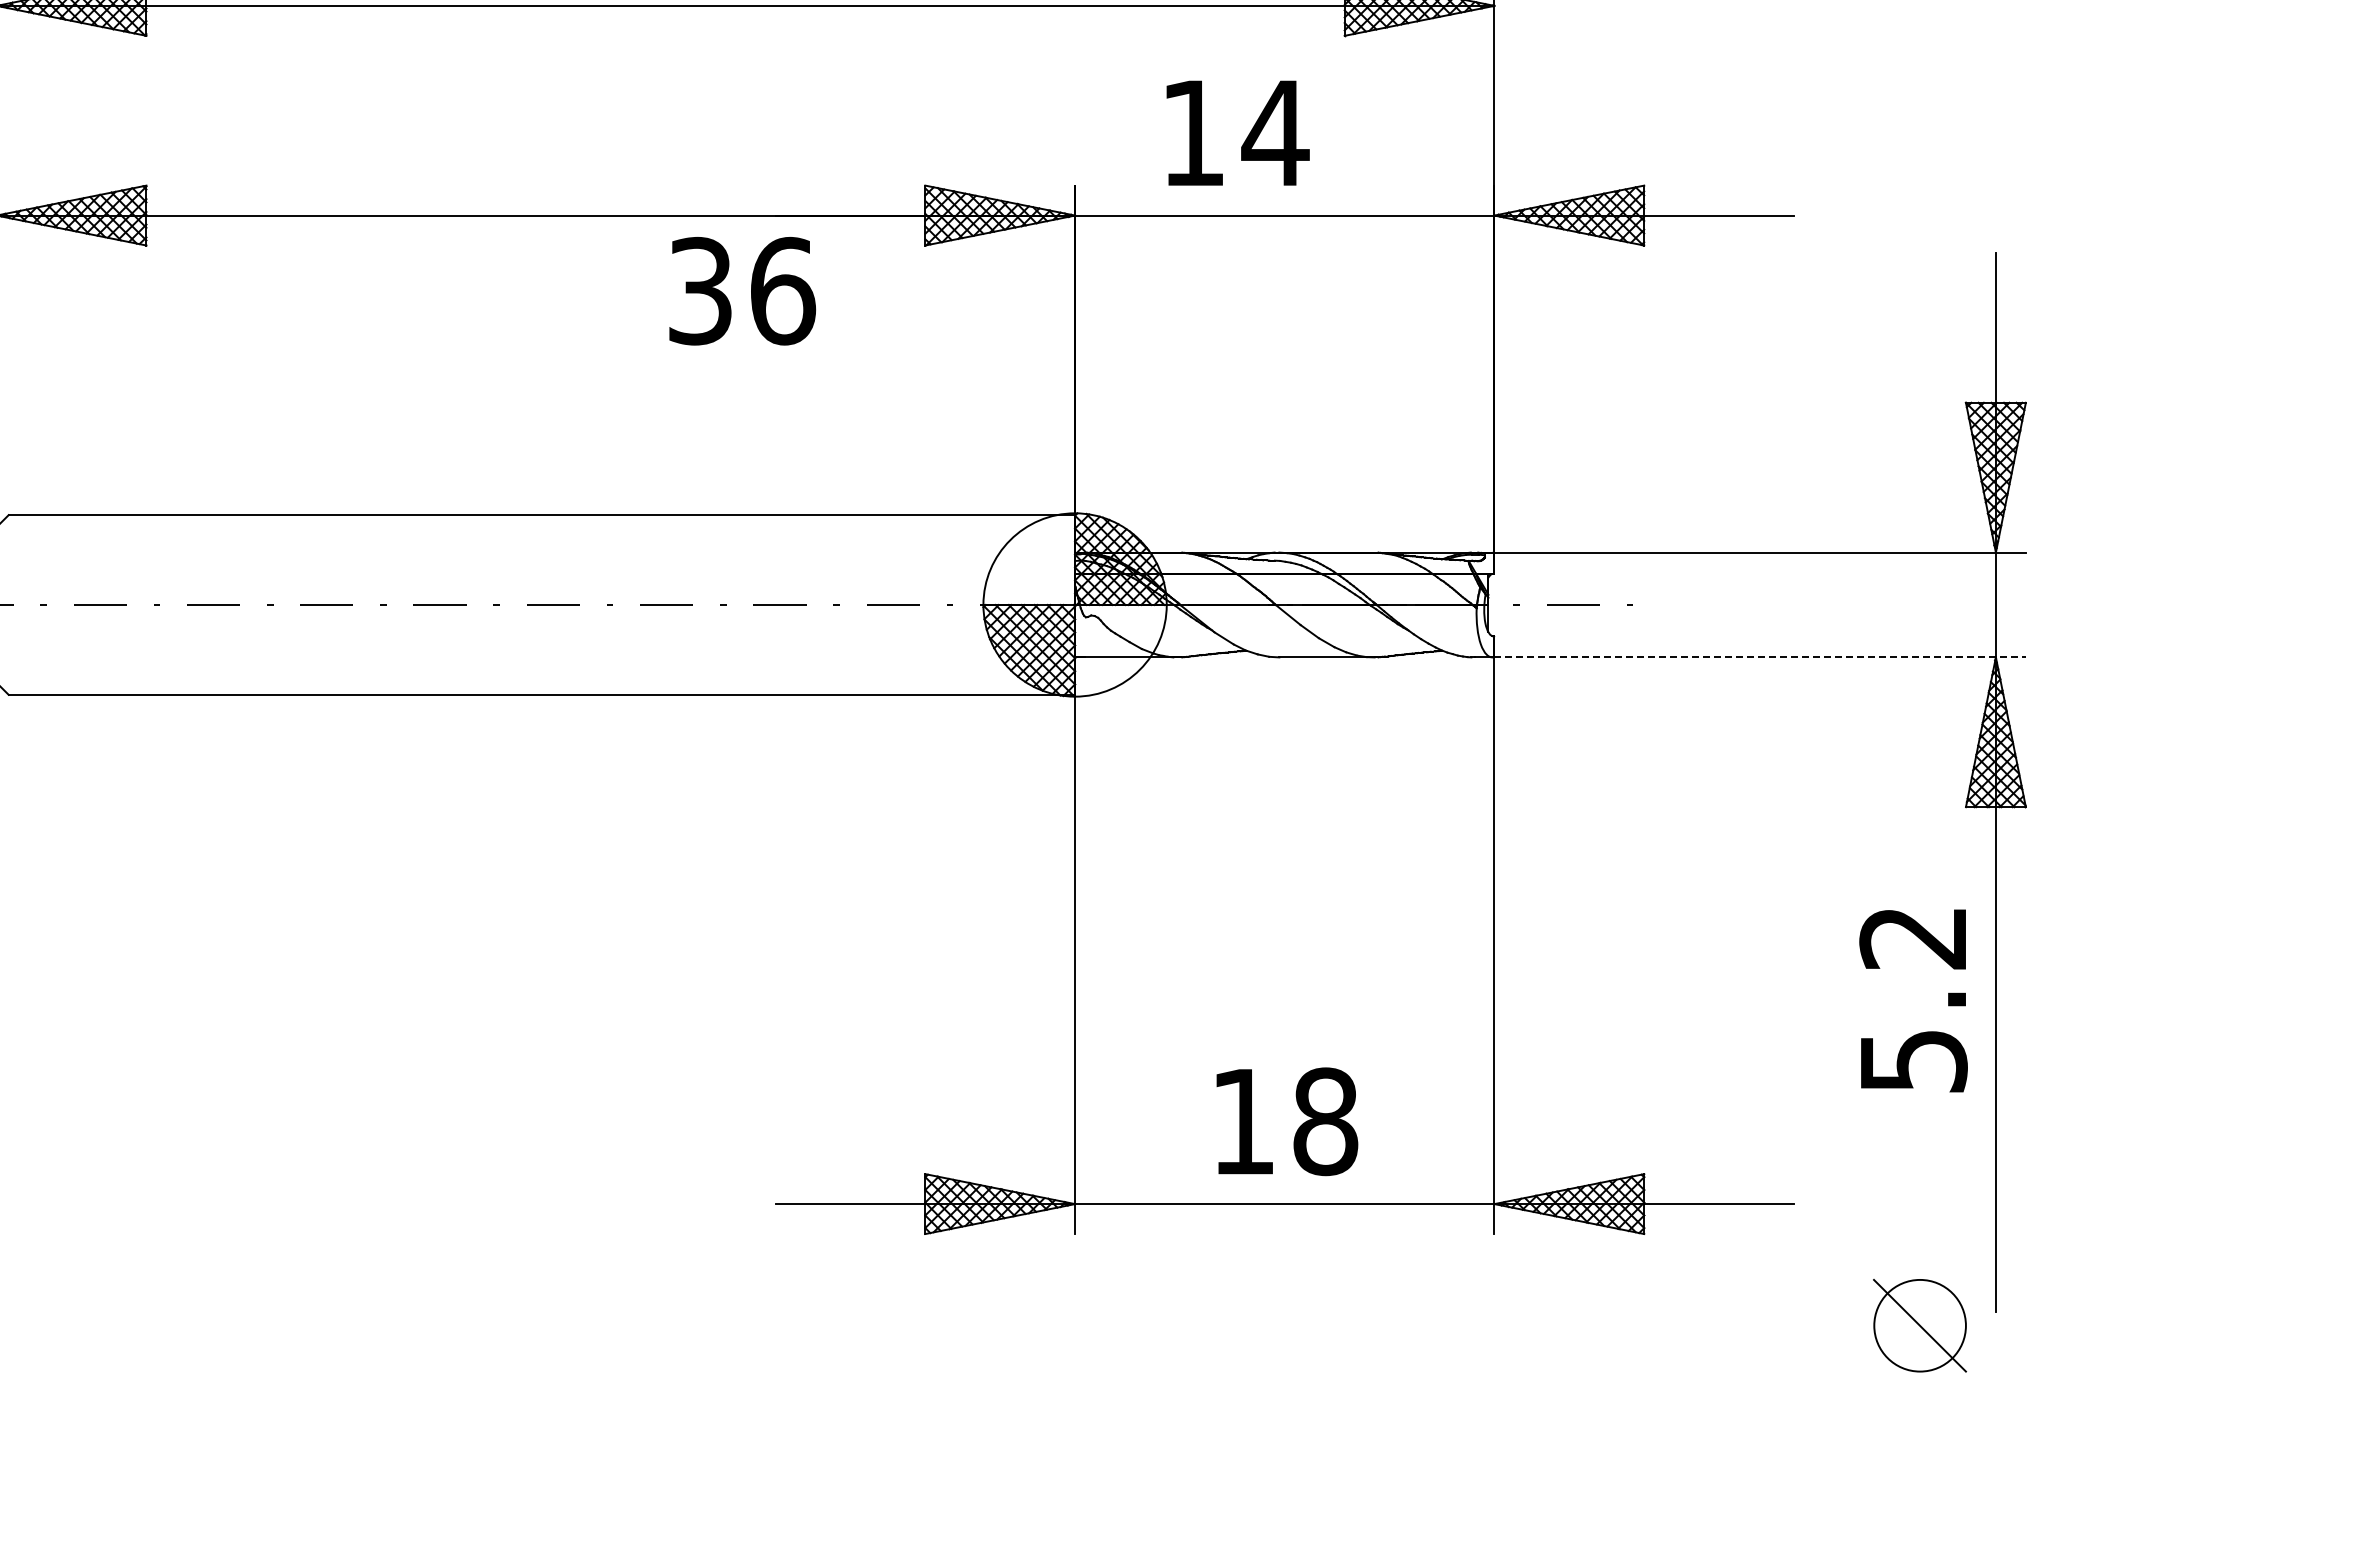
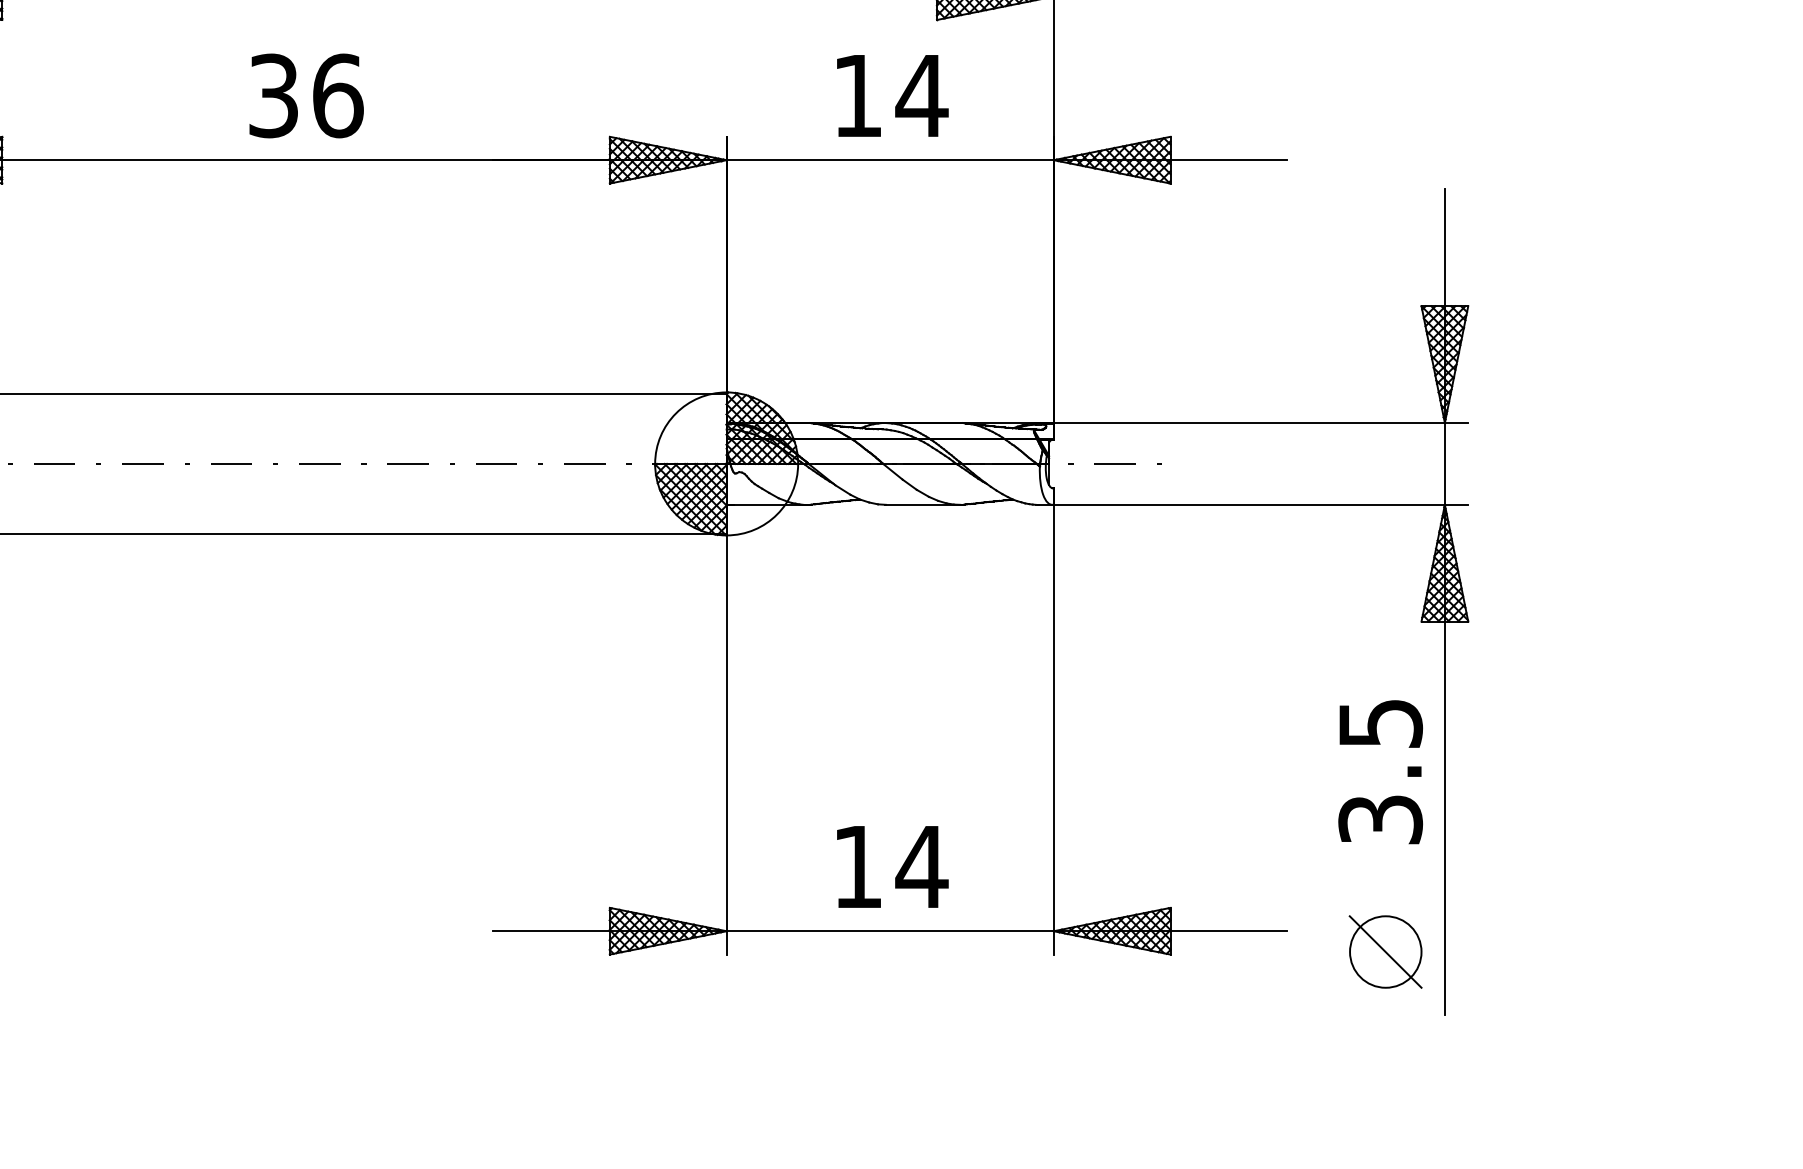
text: (1237, 132) -> (892, 95), moved
text: (742, 291) -> (306, 96), moved
line: (1760, 657) -> (1261, 504), dashed -> solid
text: (1913, 1000) -> (1380, 772), 5.2 -> 3.5
text: (1325, 1121) -> (921, 866), 18 -> 14
part: (1919, 1325) -> (1385, 951), moved

